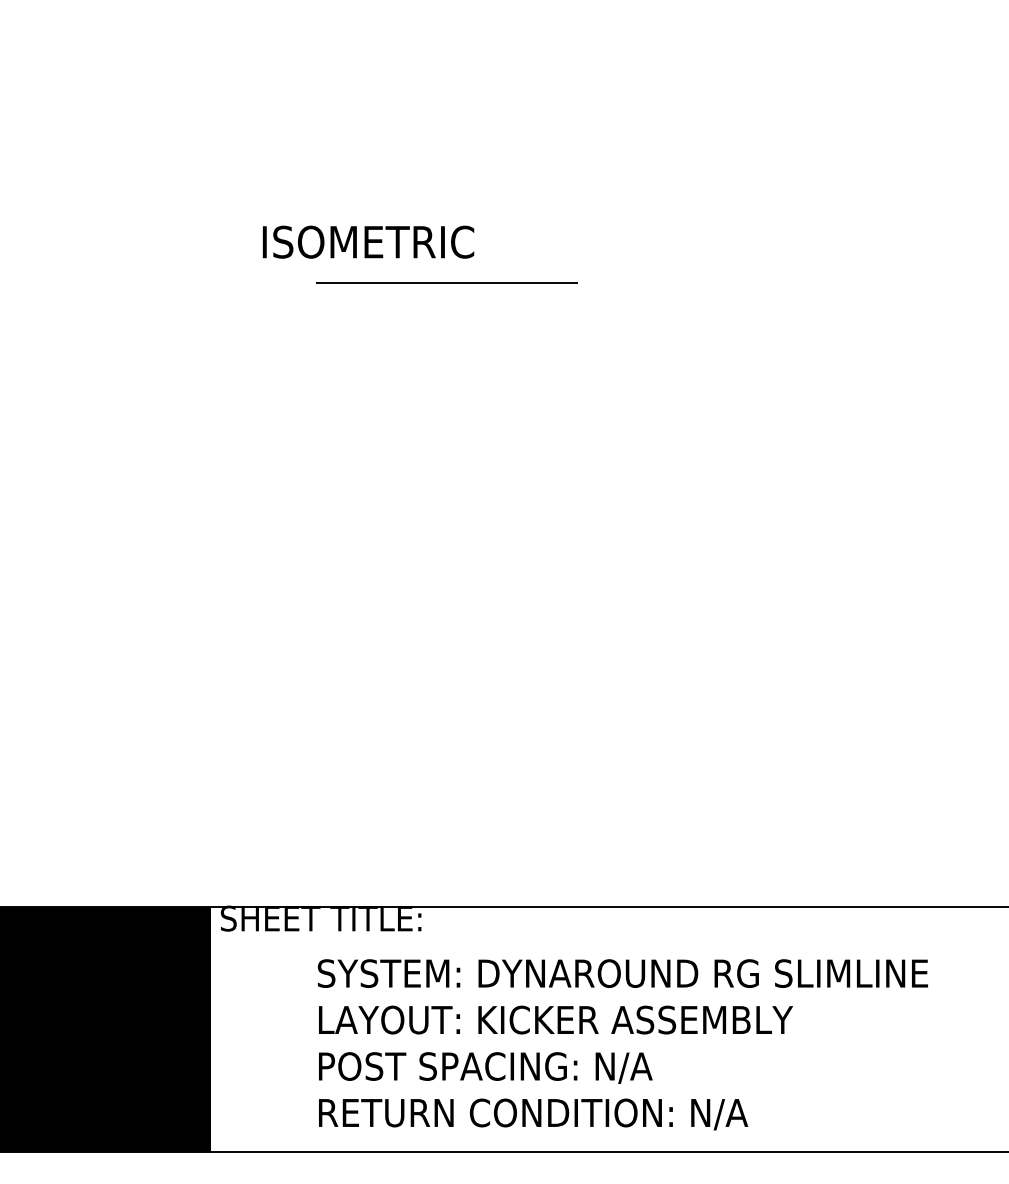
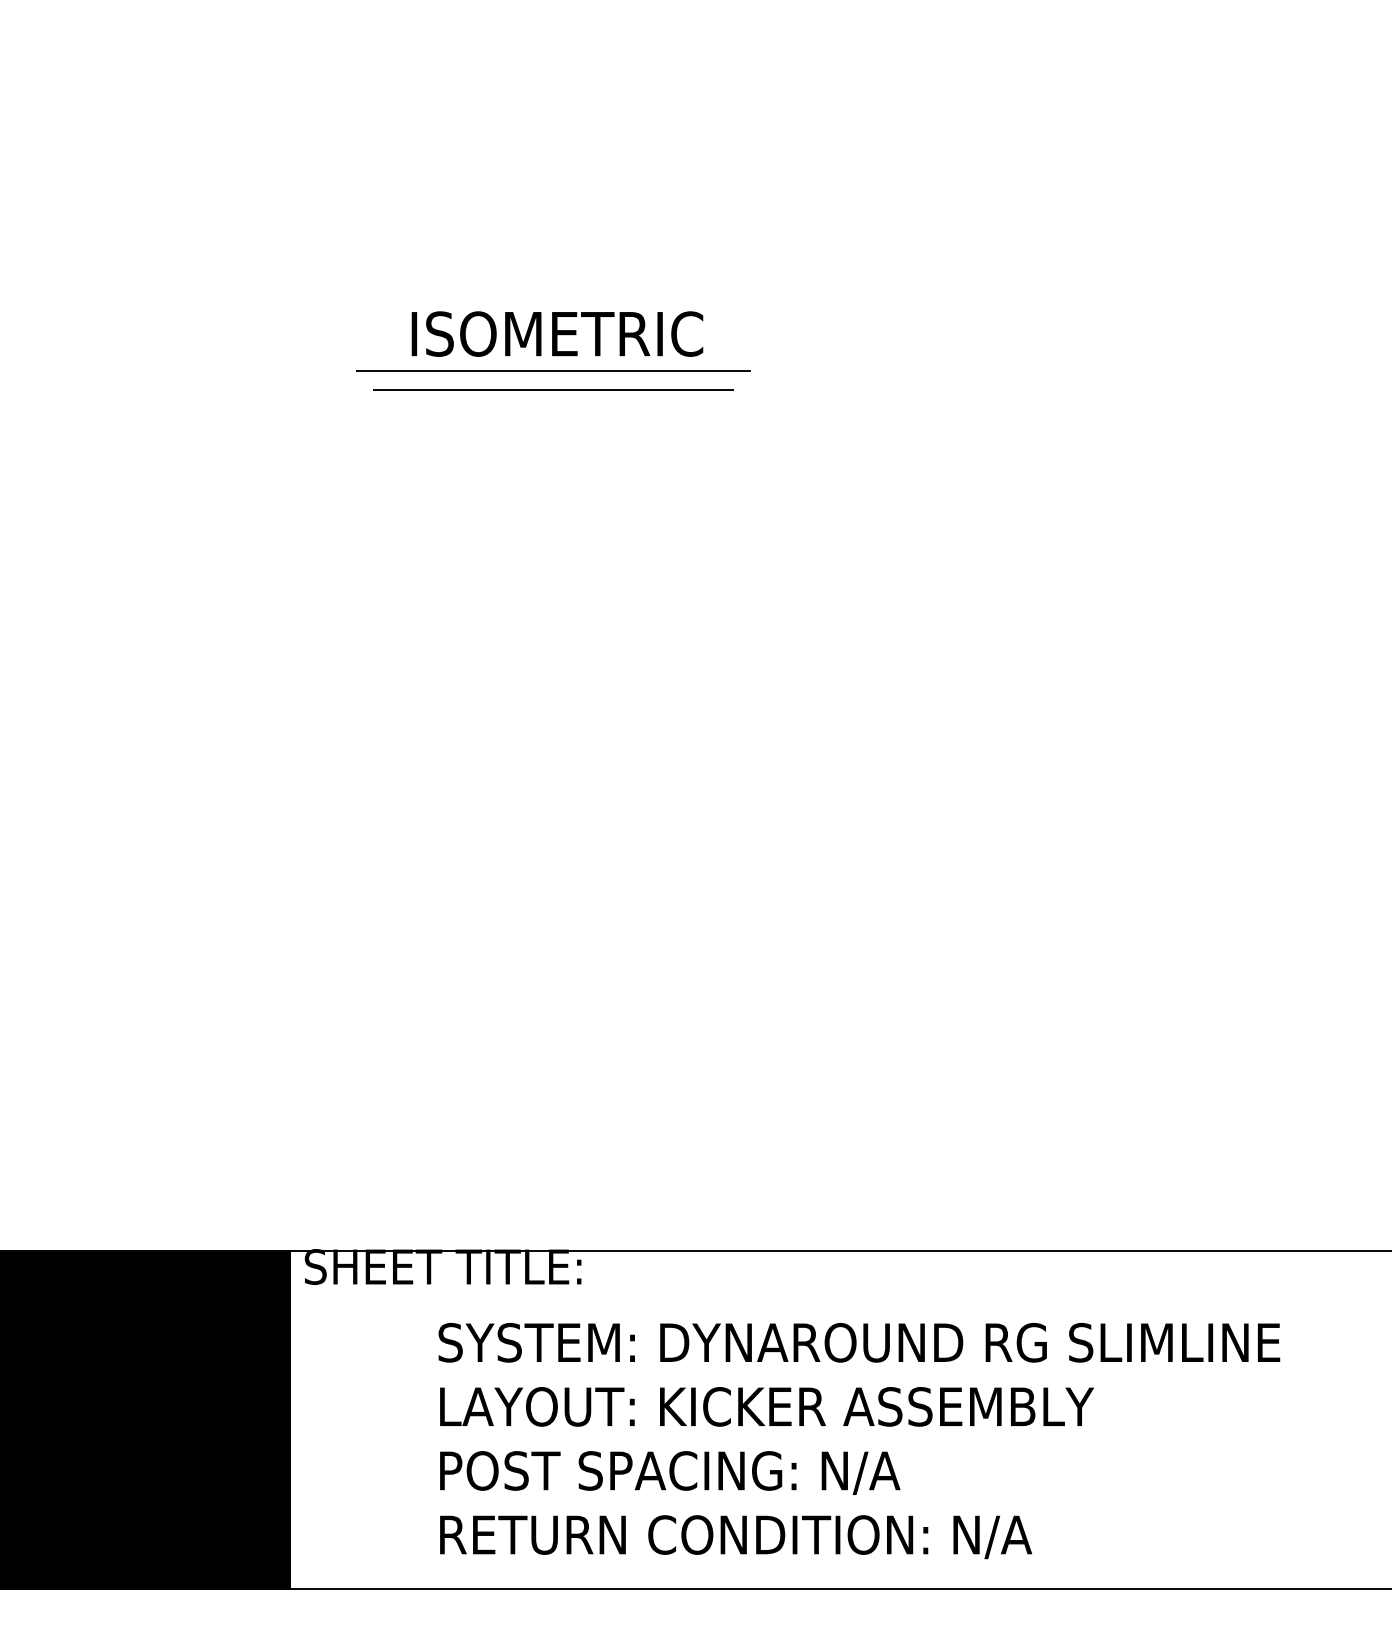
text: (368, 241) -> (557, 333), moved
line: (401, 268) -> (553, 370), added
line: (446, 282) -> (553, 389), moved

